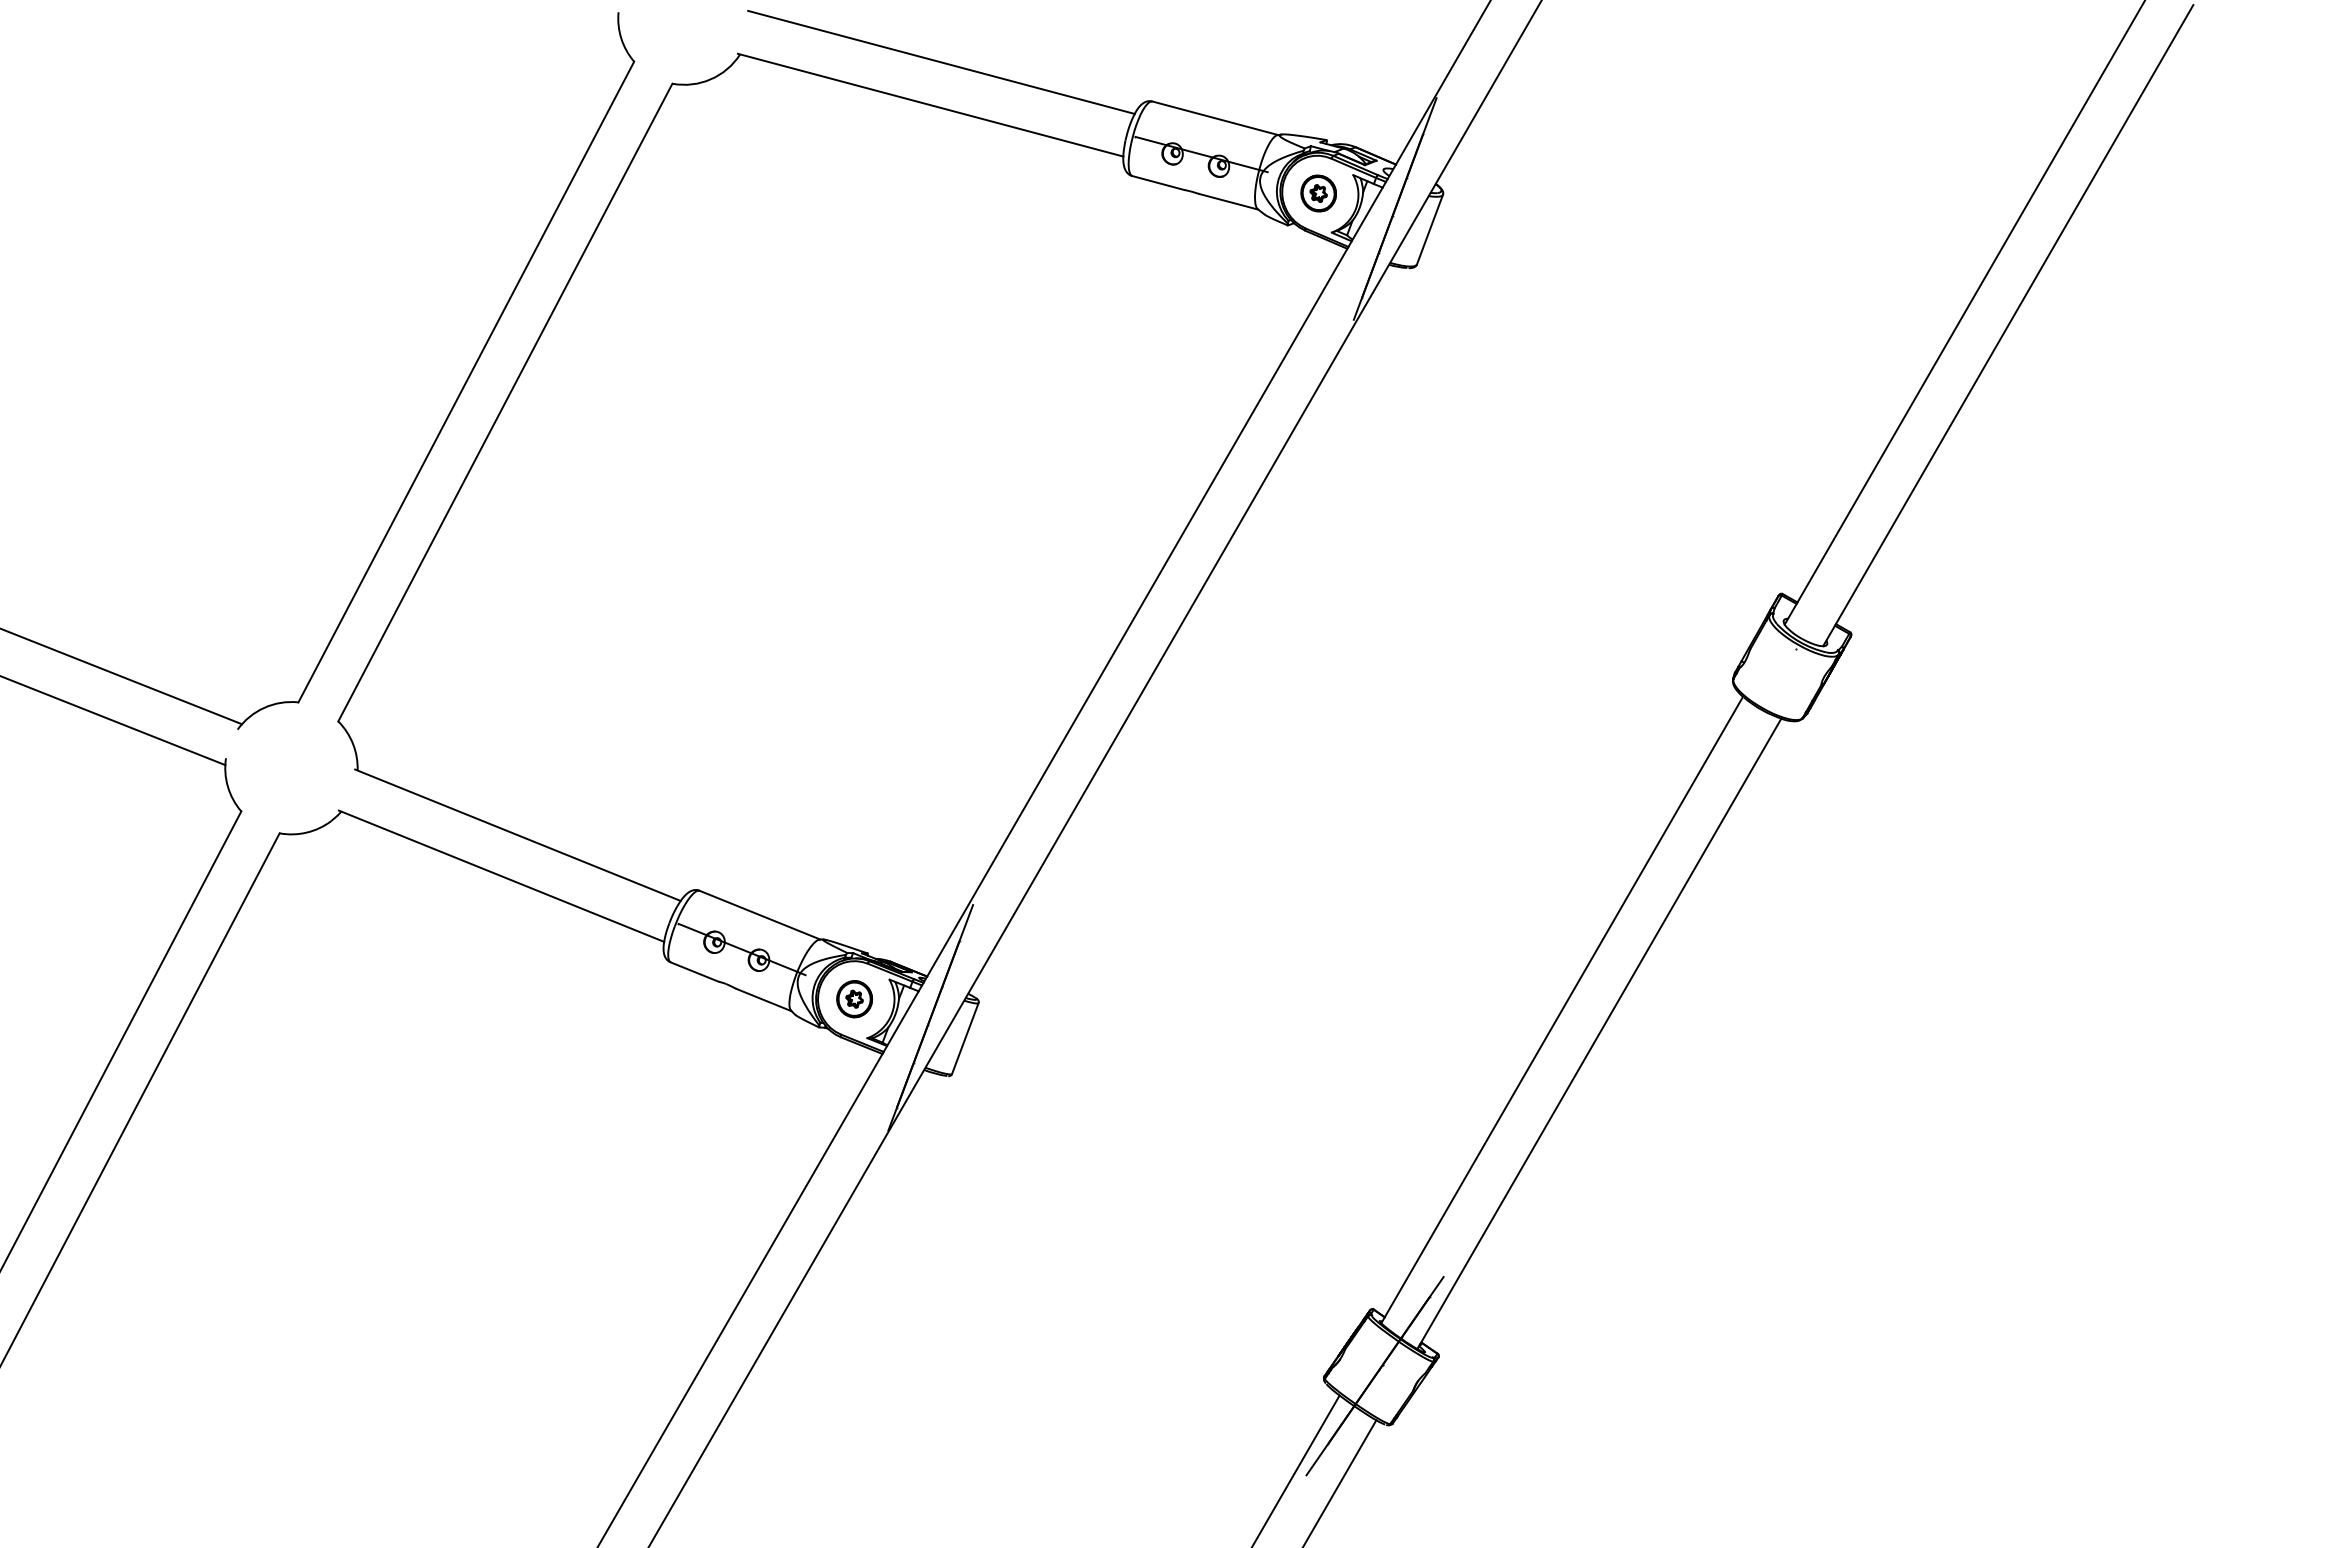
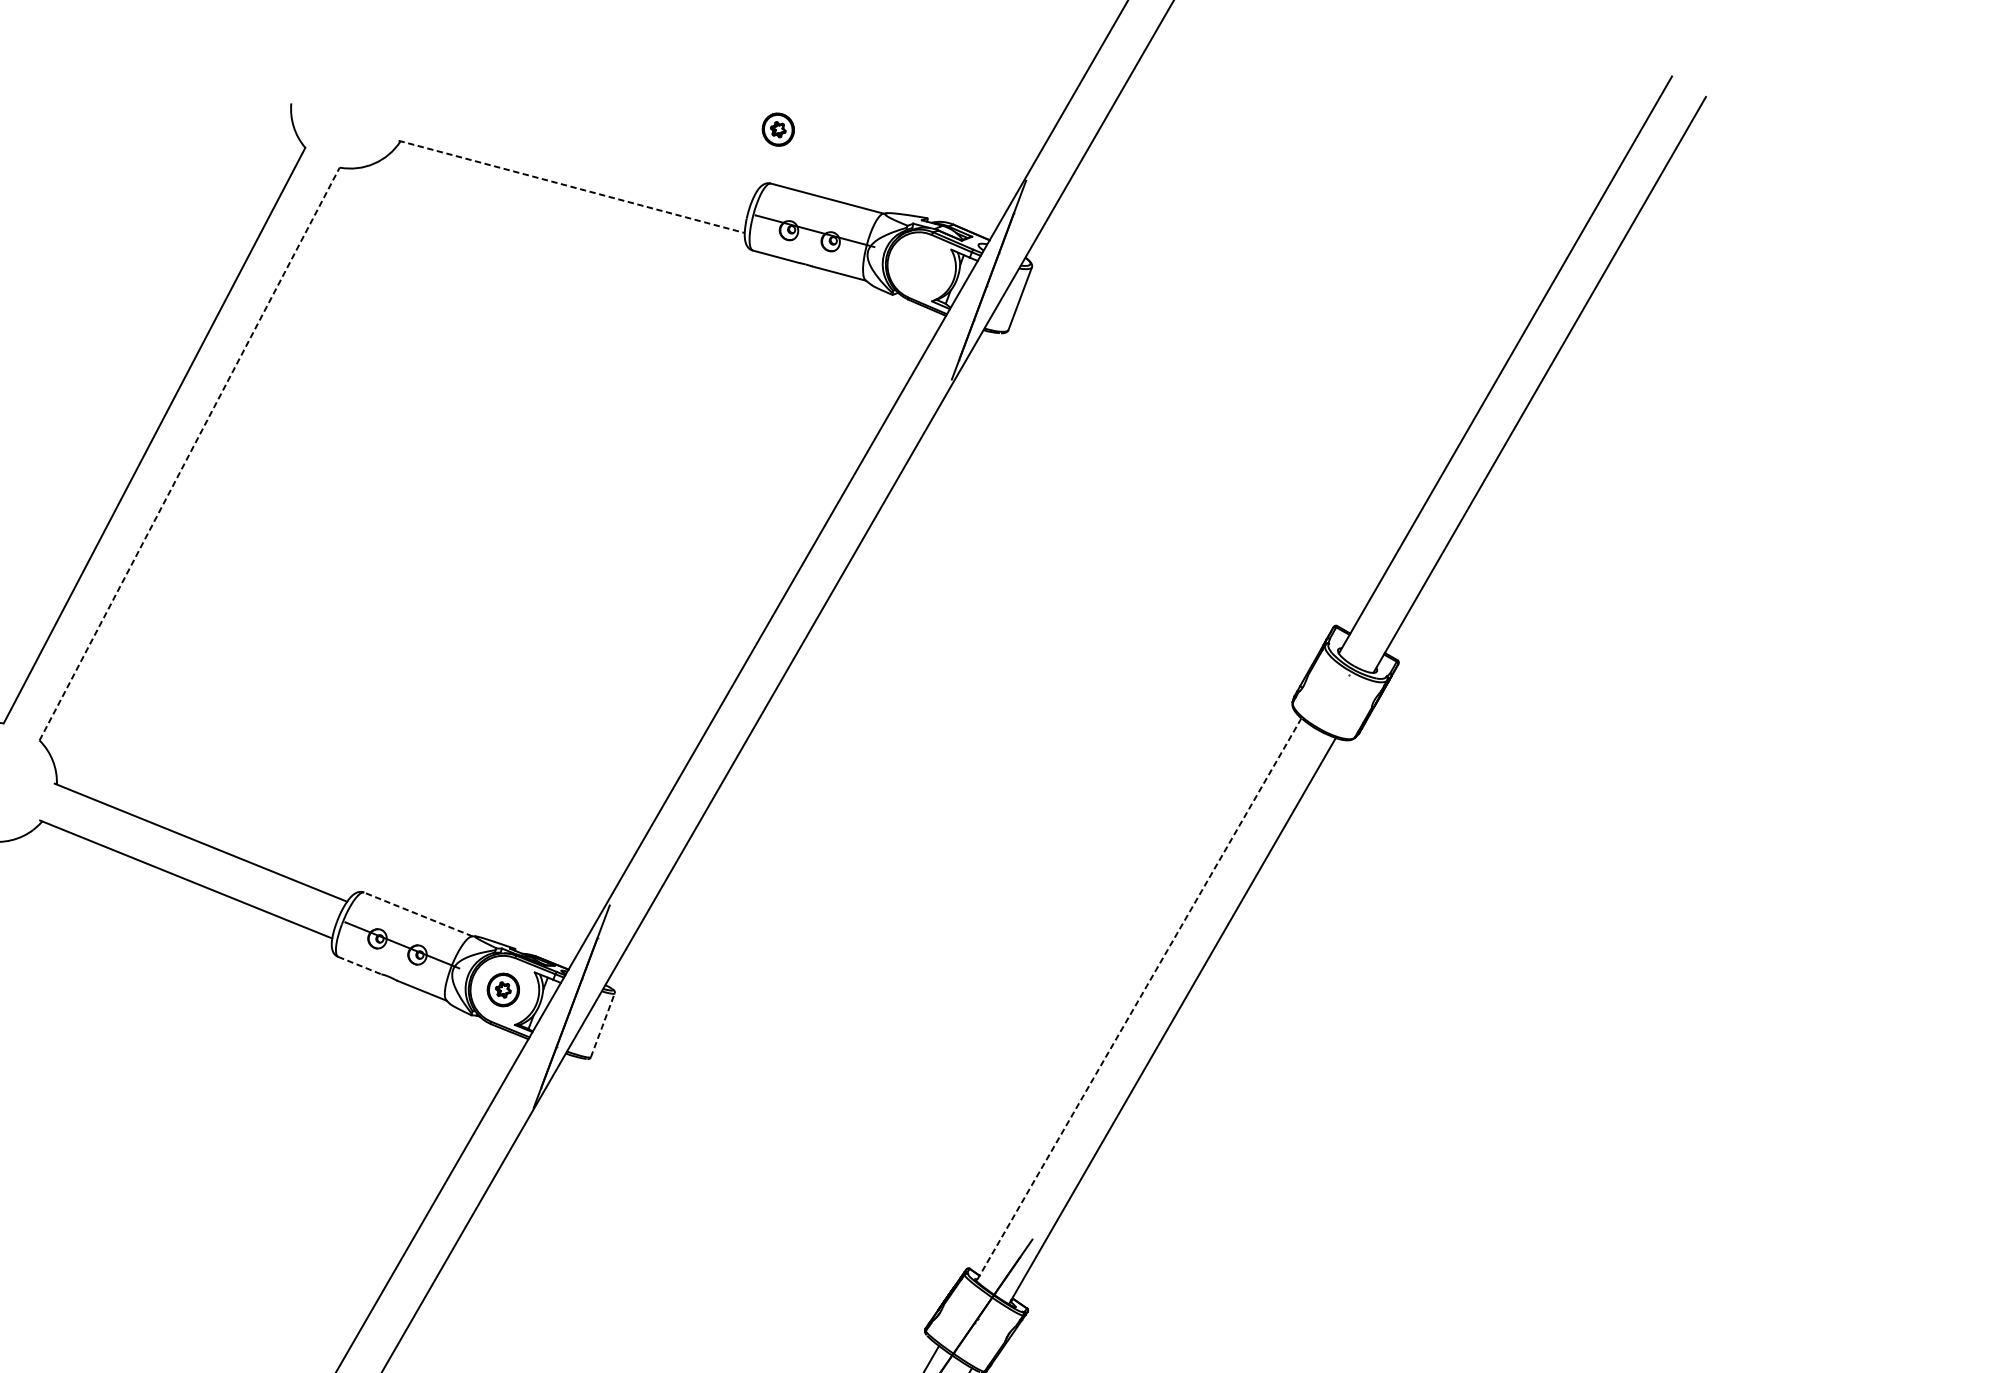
line: (941, 61) -> (581, 147), removed
line: (931, 105) -> (572, 187), solid -> dashed
part: (1318, 193) -> (778, 129), moved
line: (505, 402) -> (189, 453), solid -> dashed
line: (759, 915) -> (417, 914), solid -> dashed
line: (694, 972) -> (359, 965), solid -> dashed
line: (1562, 1010) -> (1139, 1000), solid -> dashed
line: (965, 1038) -> (602, 1025), solid -> dashed

